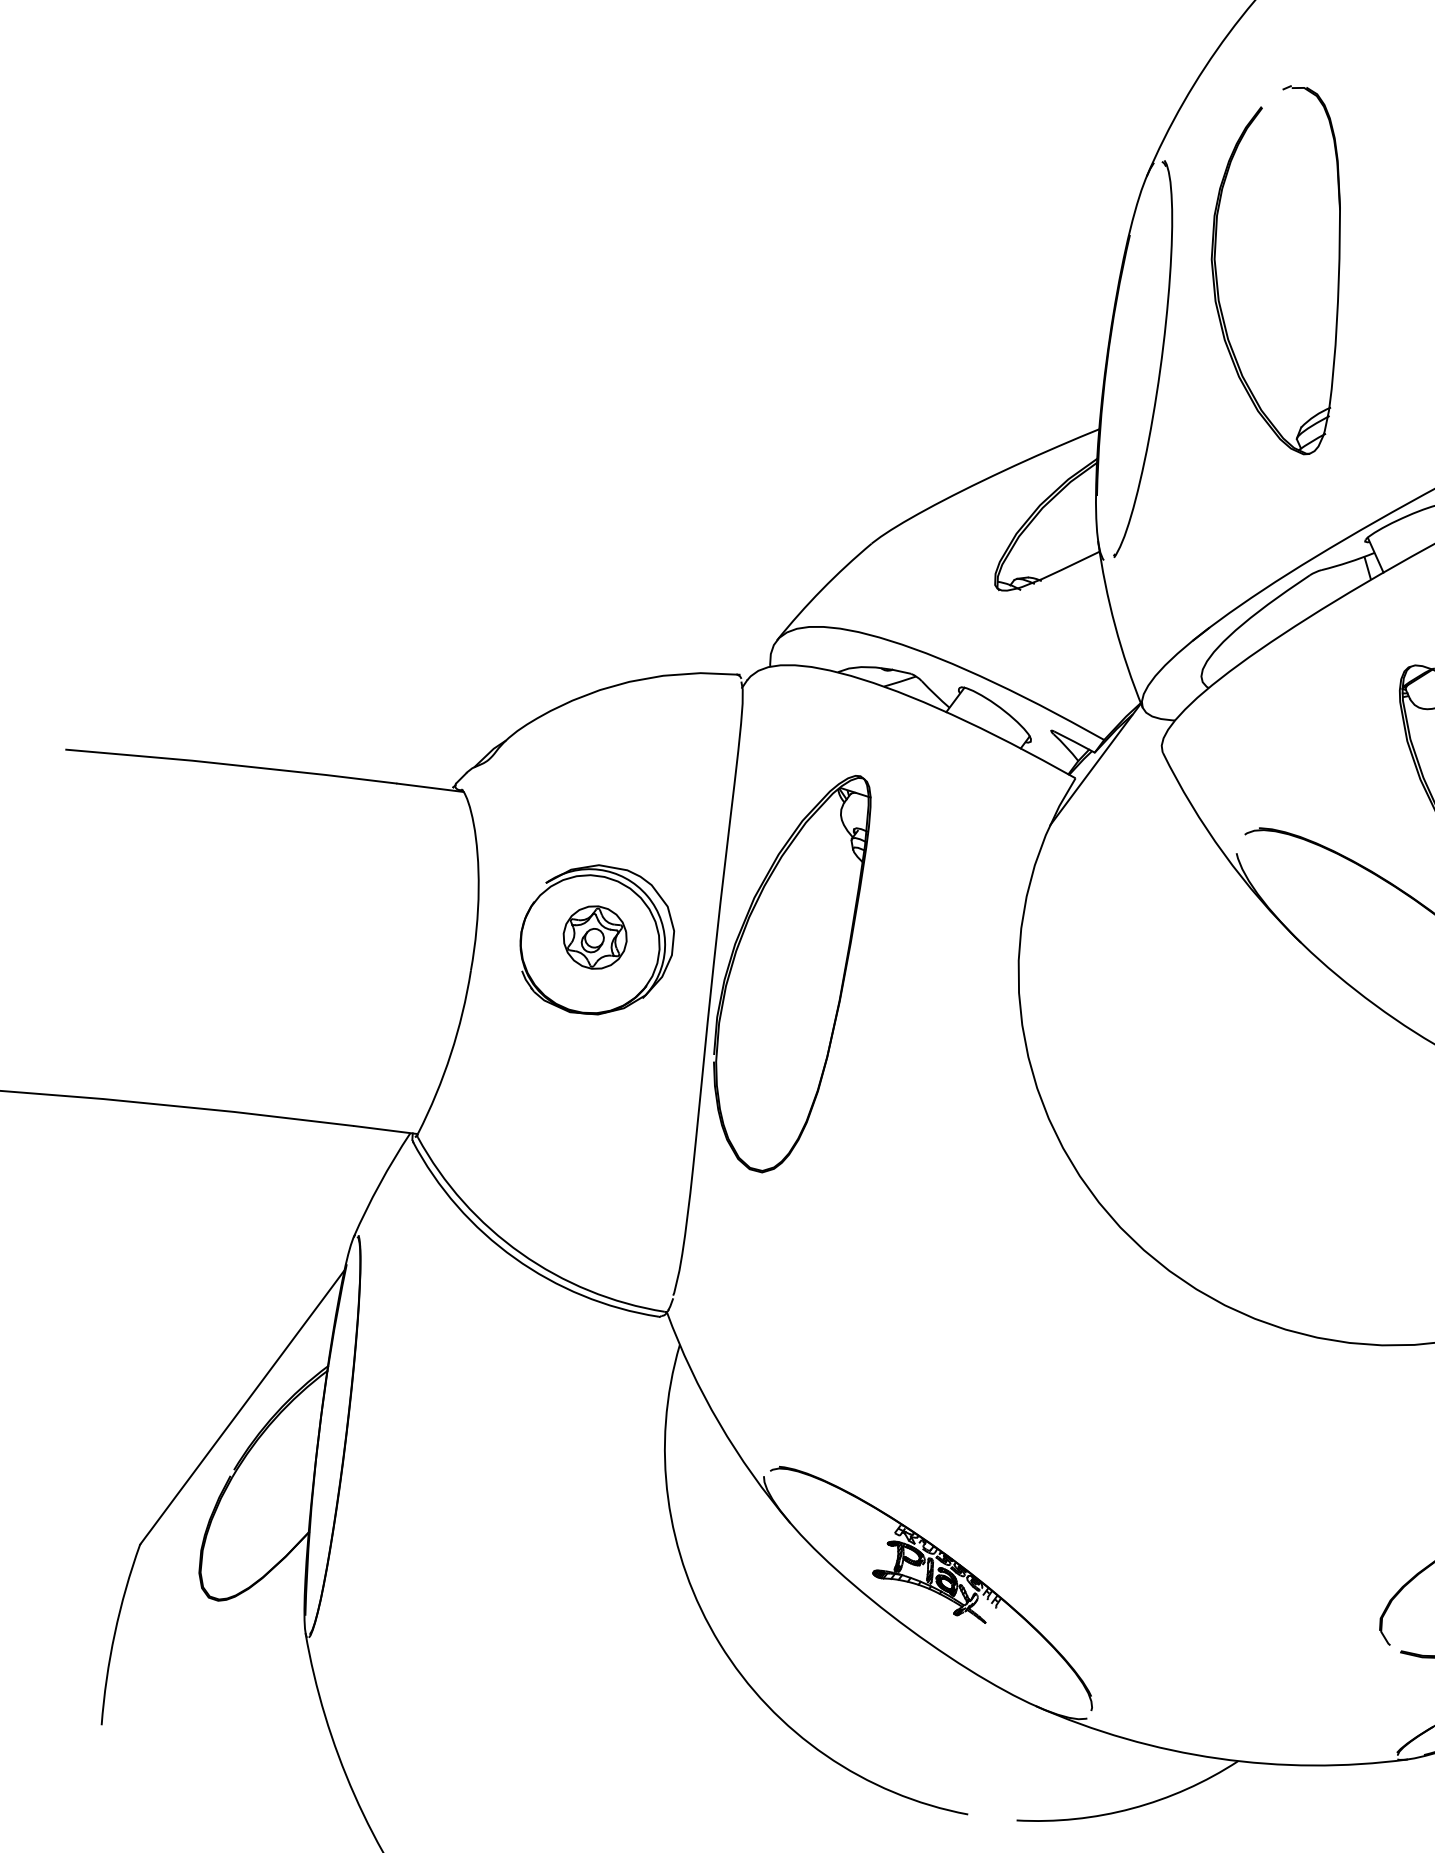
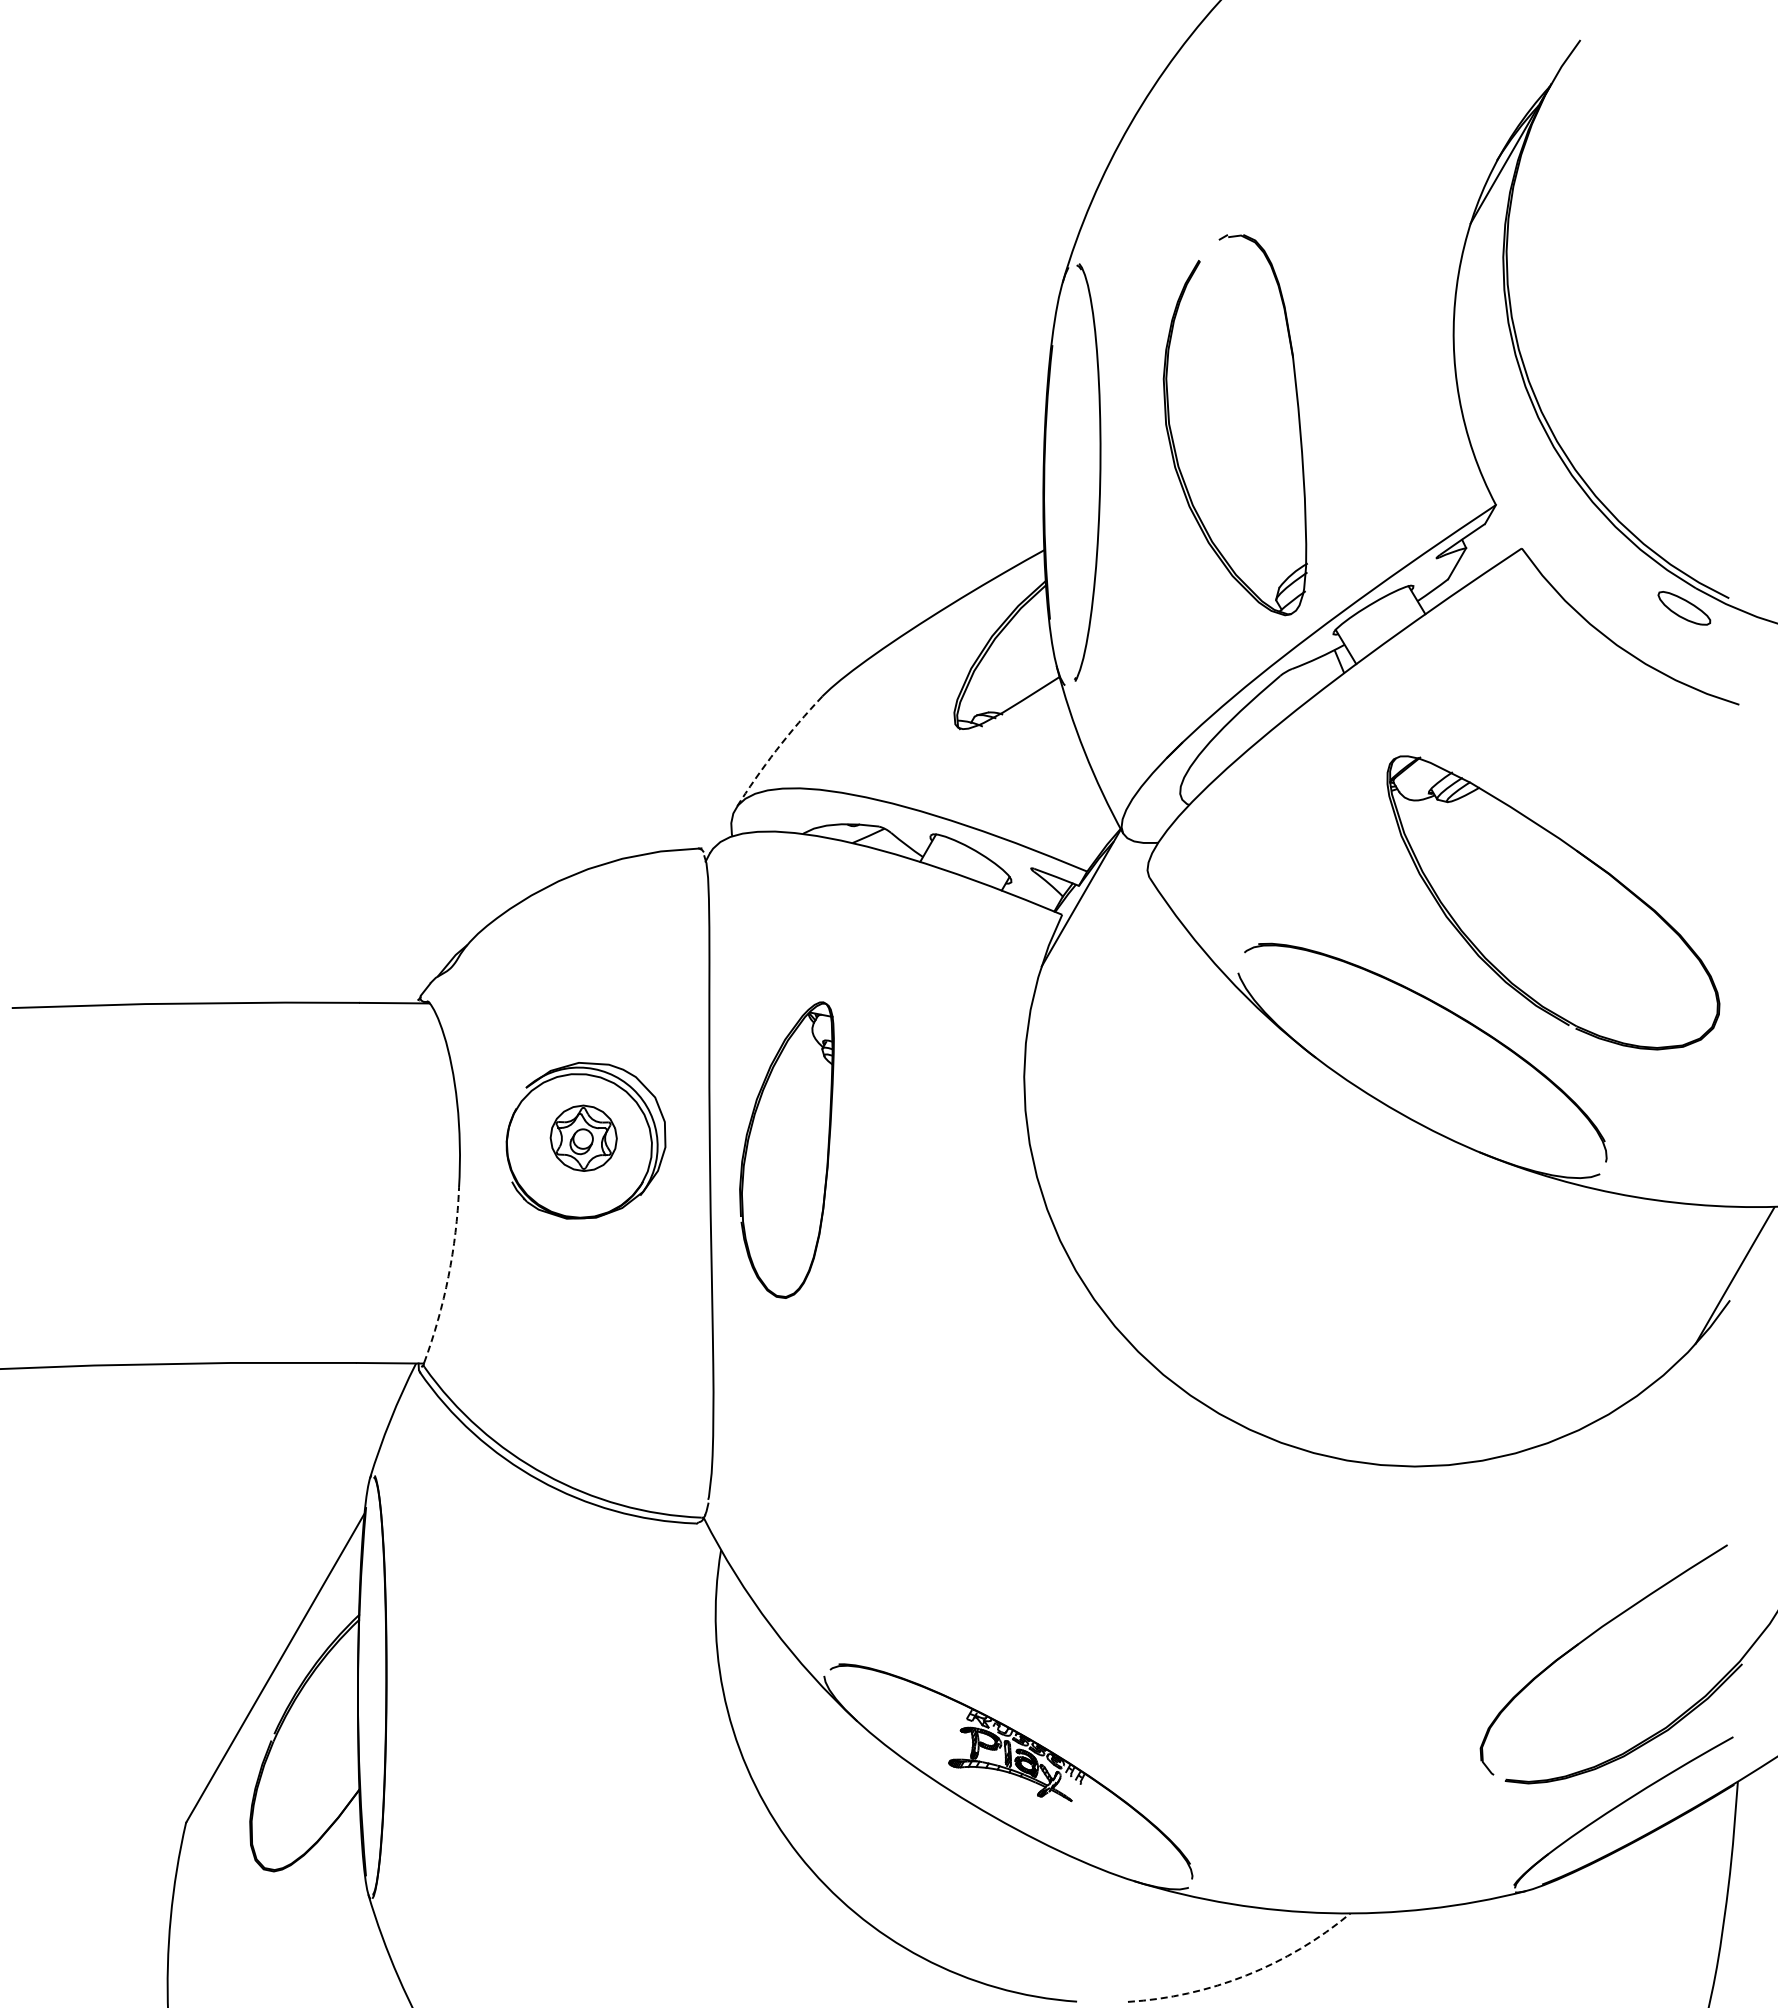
part: (1217, 277) -> (1174, 442), moved
arc: (821, 589) -> (776, 750), solid -> dashed
part: (786, 971) -> (786, 1150), size x0.7
arc: (450, 1053) -> (448, 1276), solid -> dashed
arc: (1132, 1808) -> (1246, 1975), solid -> dashed

